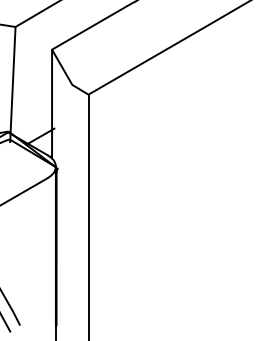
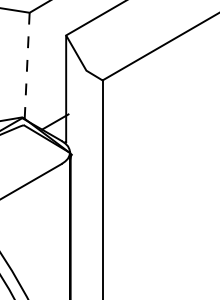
line: (12, 84) -> (26, 70), solid -> dashed

